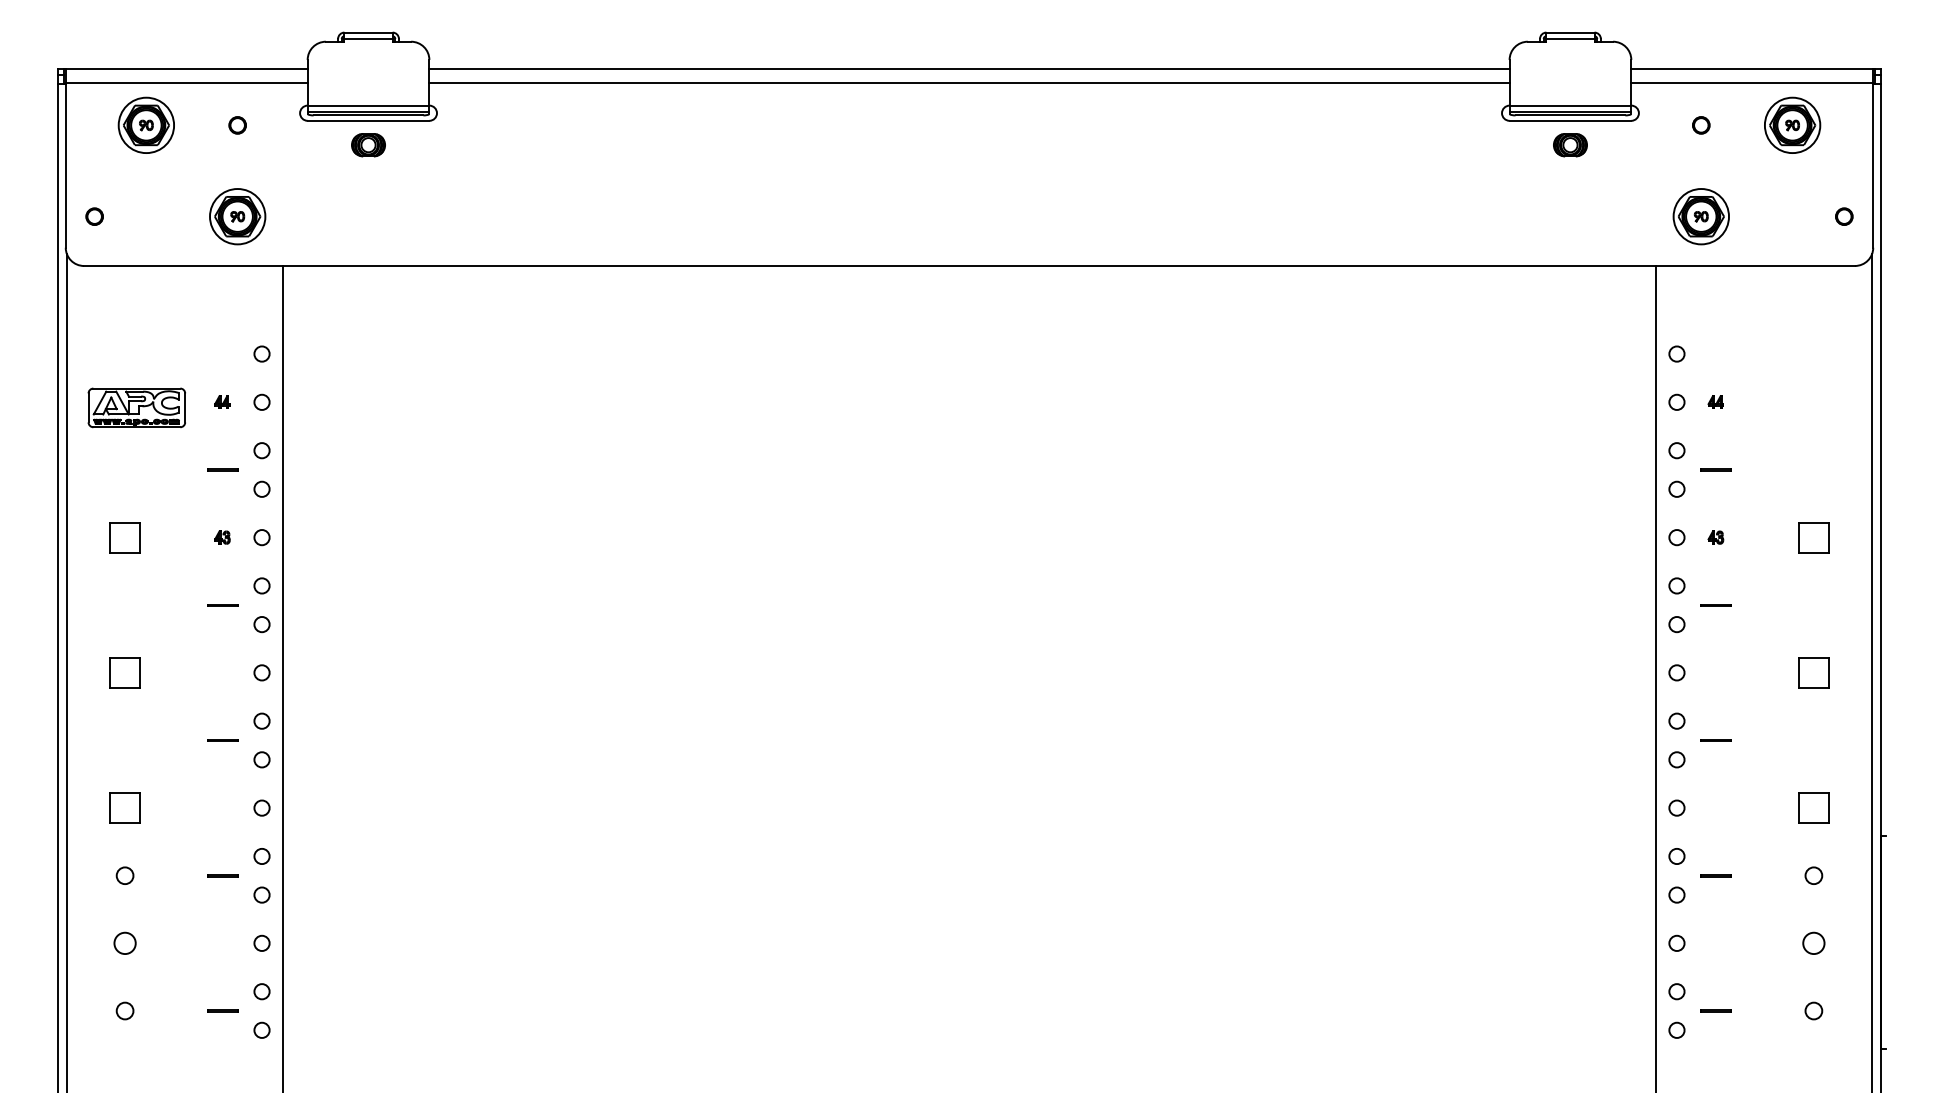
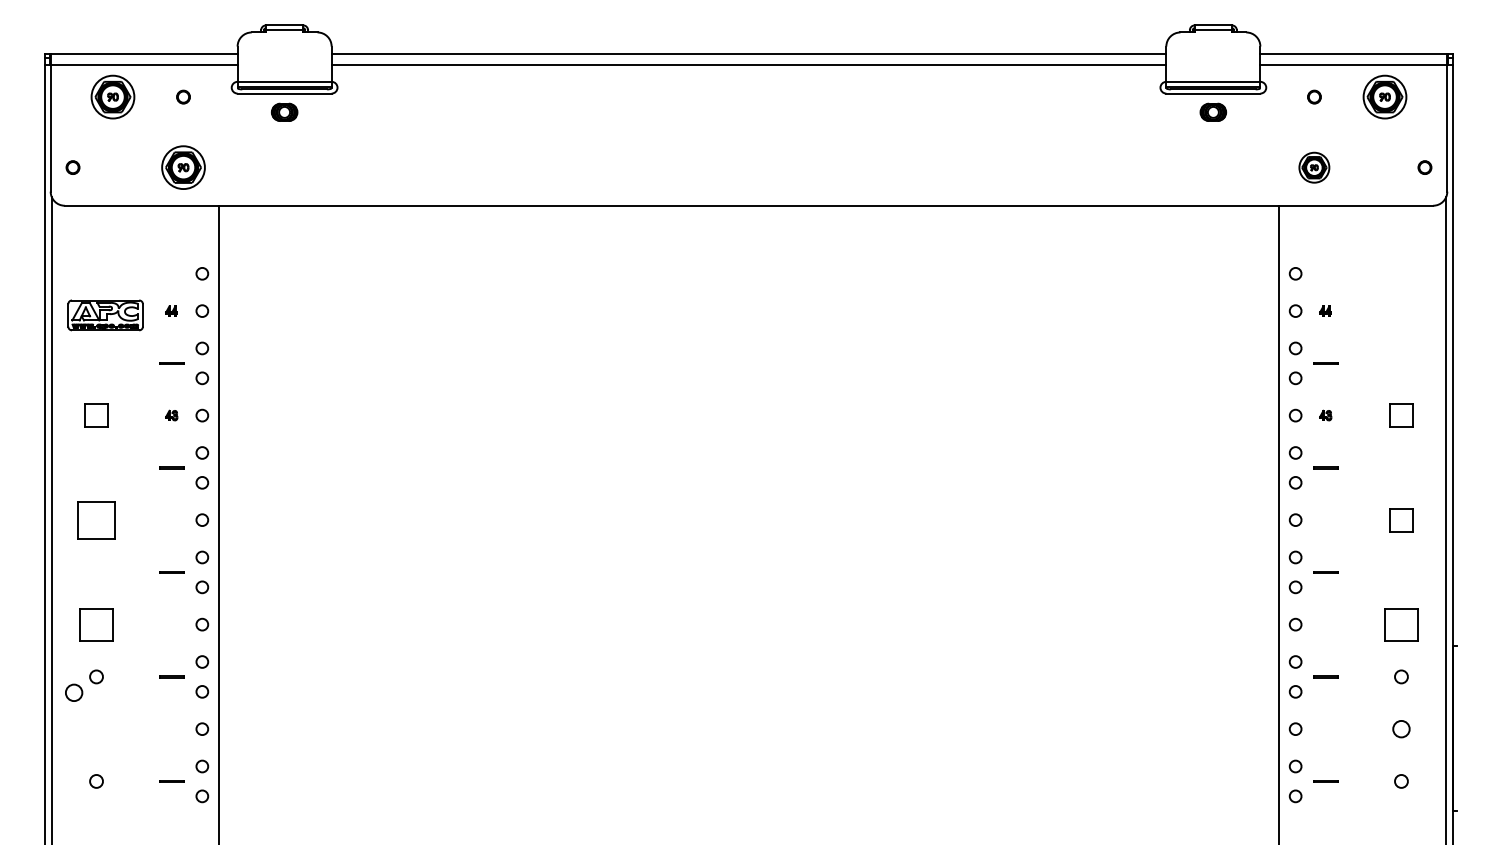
part: (1700, 216) -> (1313, 167), size x0.7
part: (124, 672) -> (96, 519), size x1.6
part: (124, 807) -> (96, 624), size x1.4
part: (1813, 807) -> (1401, 624), size x1.4
circle: (124, 942) -> (73, 692), moved

